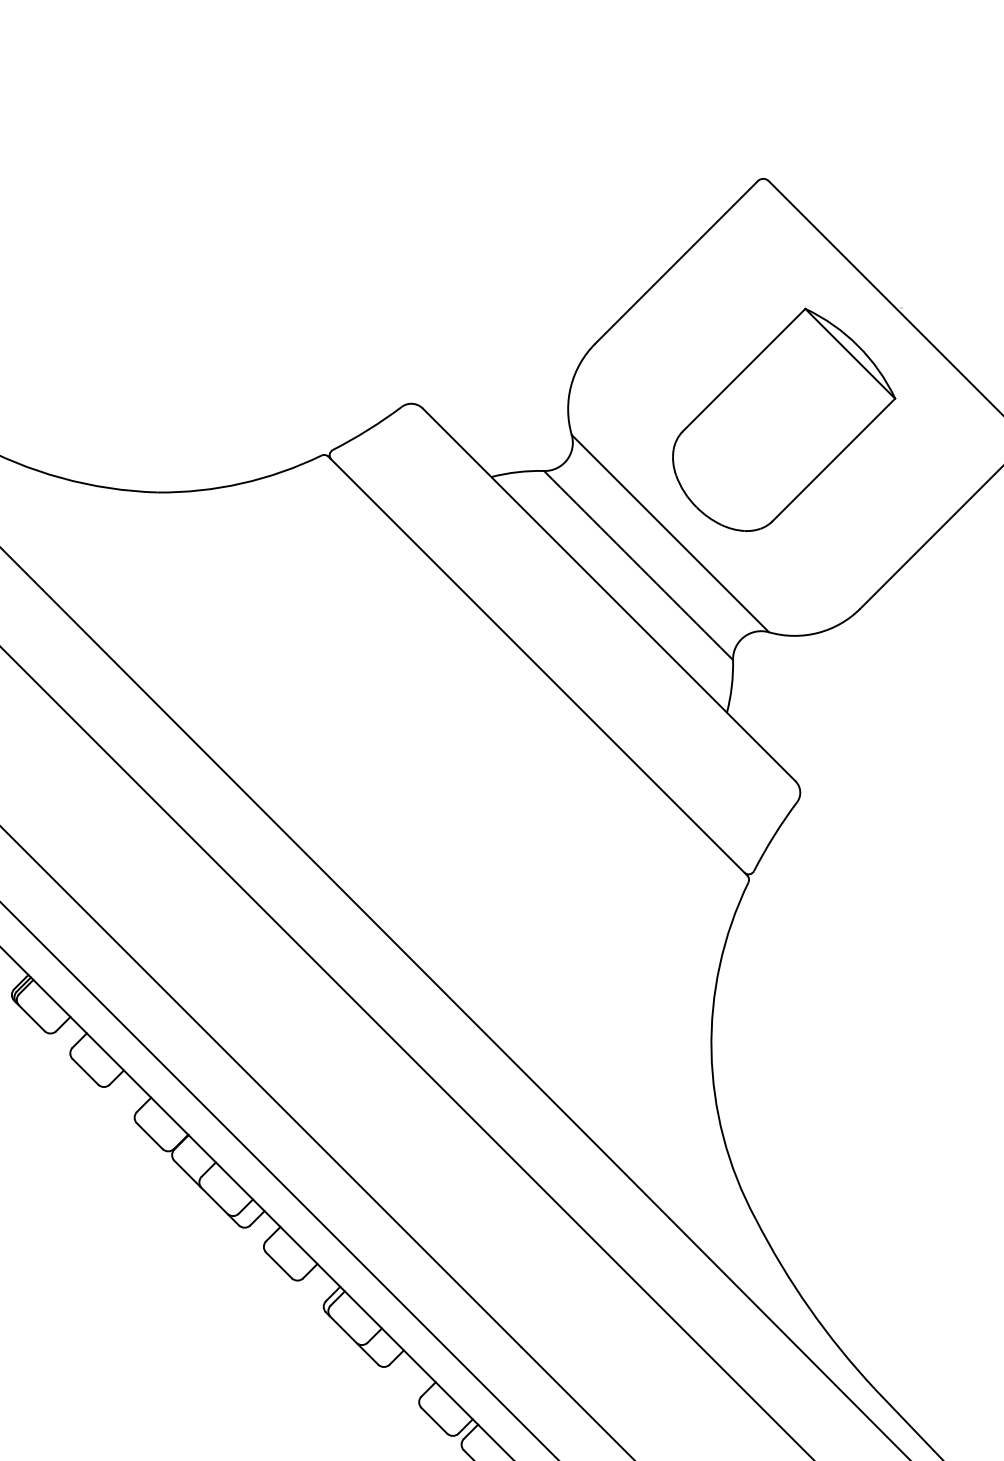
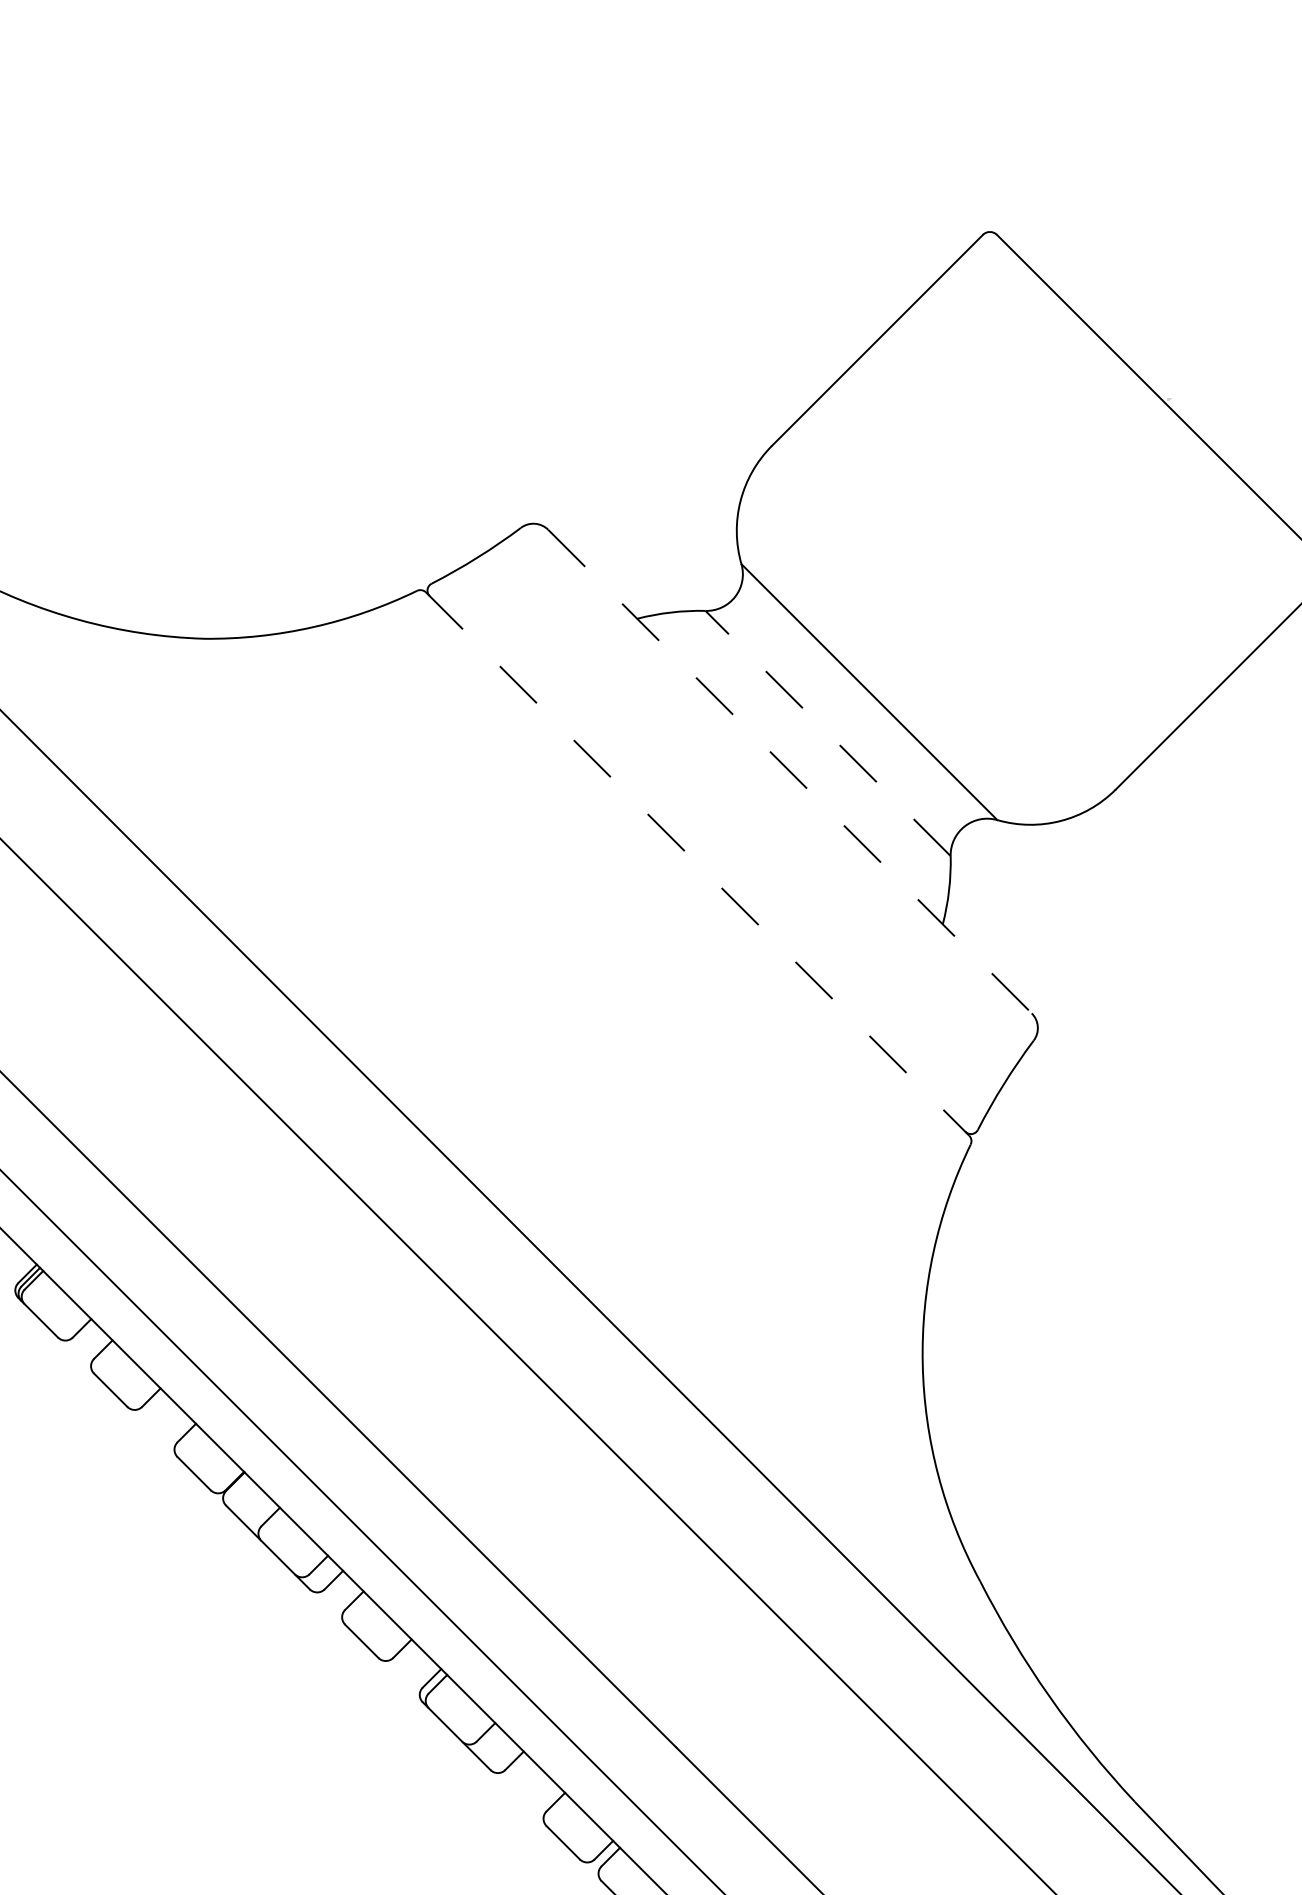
part: (783, 419) -> (1016, 544), removed
line: (638, 565) -> (827, 733), solid -> dashed
line: (609, 594) -> (790, 771), solid -> dashed
line: (537, 666) -> (697, 864), solid -> dashed

